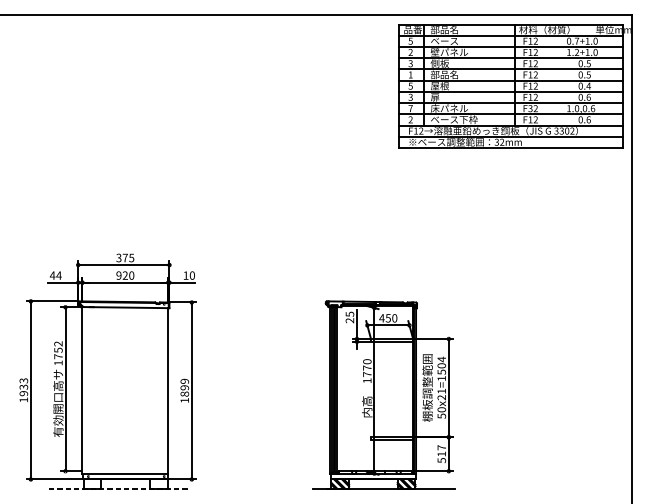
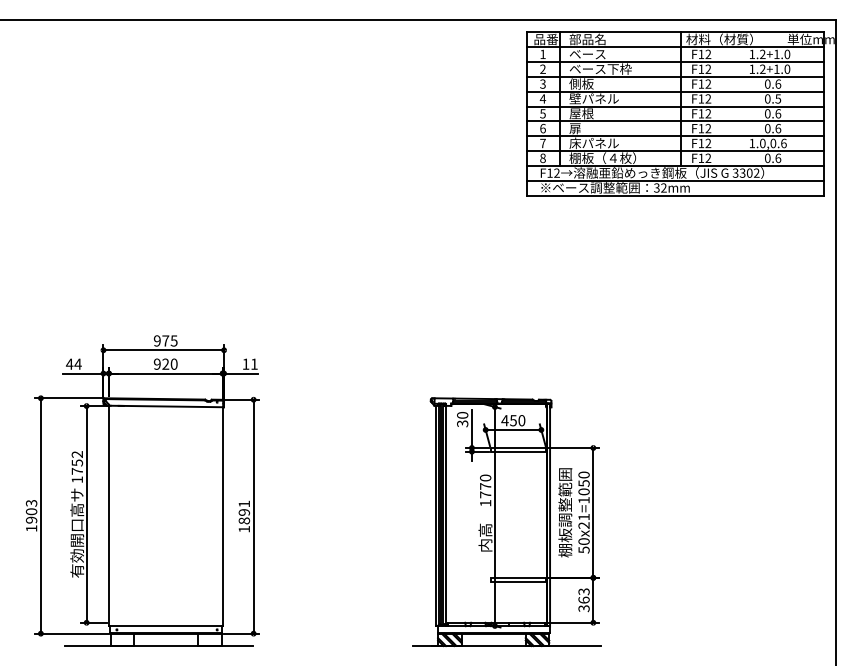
text: (410, 41) -> (542, 54), 5 -> 1
text: (572, 41) -> (757, 54), 0.7+1.0 -> 1.2+1.0
text: (454, 51) -> (600, 68), 壁パネル -> ベース下枠
text: (588, 63) -> (778, 83), 0.5 -> 0.6
text: (410, 74) -> (542, 98), 1 -> 4
text: (448, 74) -> (593, 98), 部品名 -> 壁パネル
text: (588, 85) -> (778, 113), 0.4 -> 0.6
text: (410, 97) -> (542, 128), 3 -> 6
text: (530, 108) -> (701, 143), F32 -> F12
text: (410, 119) -> (542, 158), 2 -> 8
text: (455, 119) -> (602, 157), ベース下枠 -> 棚板（４枚）
text: (118, 257) -> (156, 340), 375 -> 975
text: (192, 275) -> (254, 363), 10 -> 11
text: (349, 317) -> (462, 419), 25 -> 30
text: (441, 365) -> (583, 483), 50x21=1504 -> 50x21=1050
text: (184, 380) -> (244, 503), 1899 -> 1891
text: (23, 387) -> (31, 511), 1933 -> 1903
text: (441, 453) -> (583, 599), 517 -> 363
line: (119, 489) -> (158, 646), dashed -> solid

